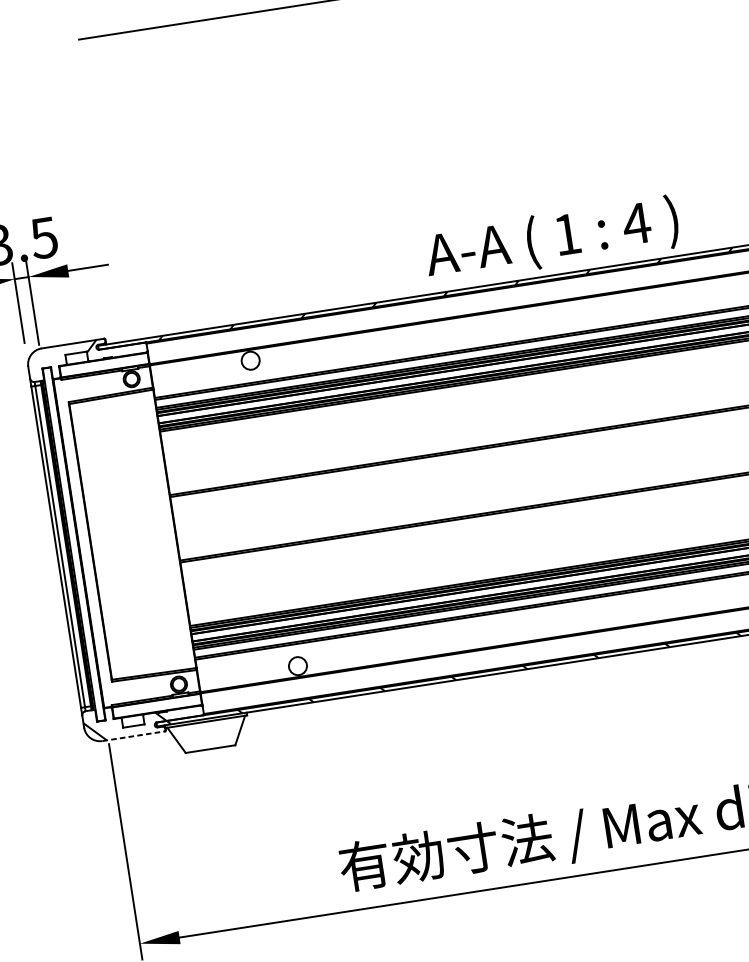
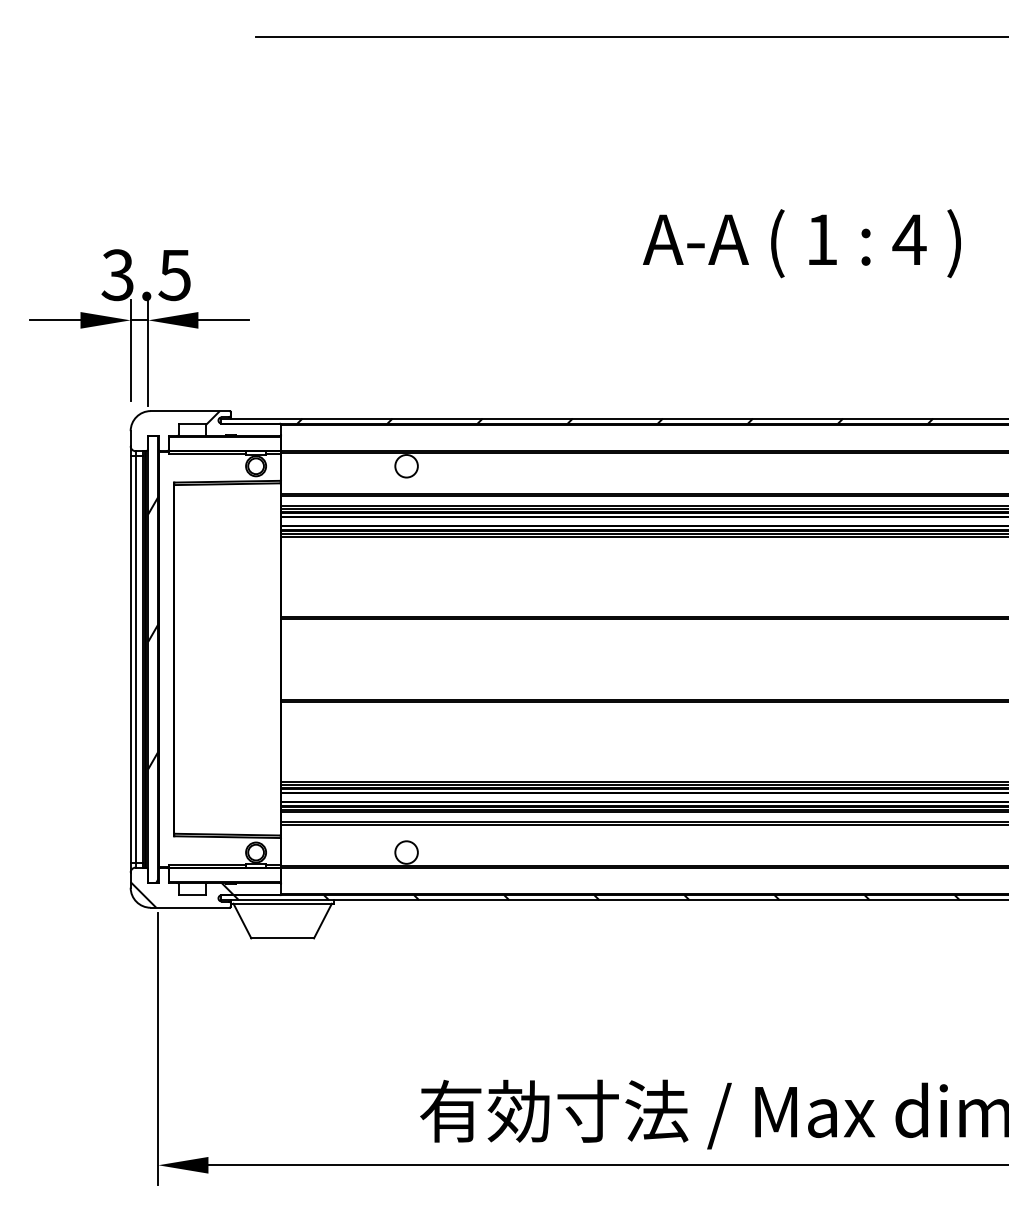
text: (551, 239) -> (801, 243), moved
hatch: (77, 568) -> (153, 689), added
line: (133, 735) -> (190, 907), dashed -> solid

